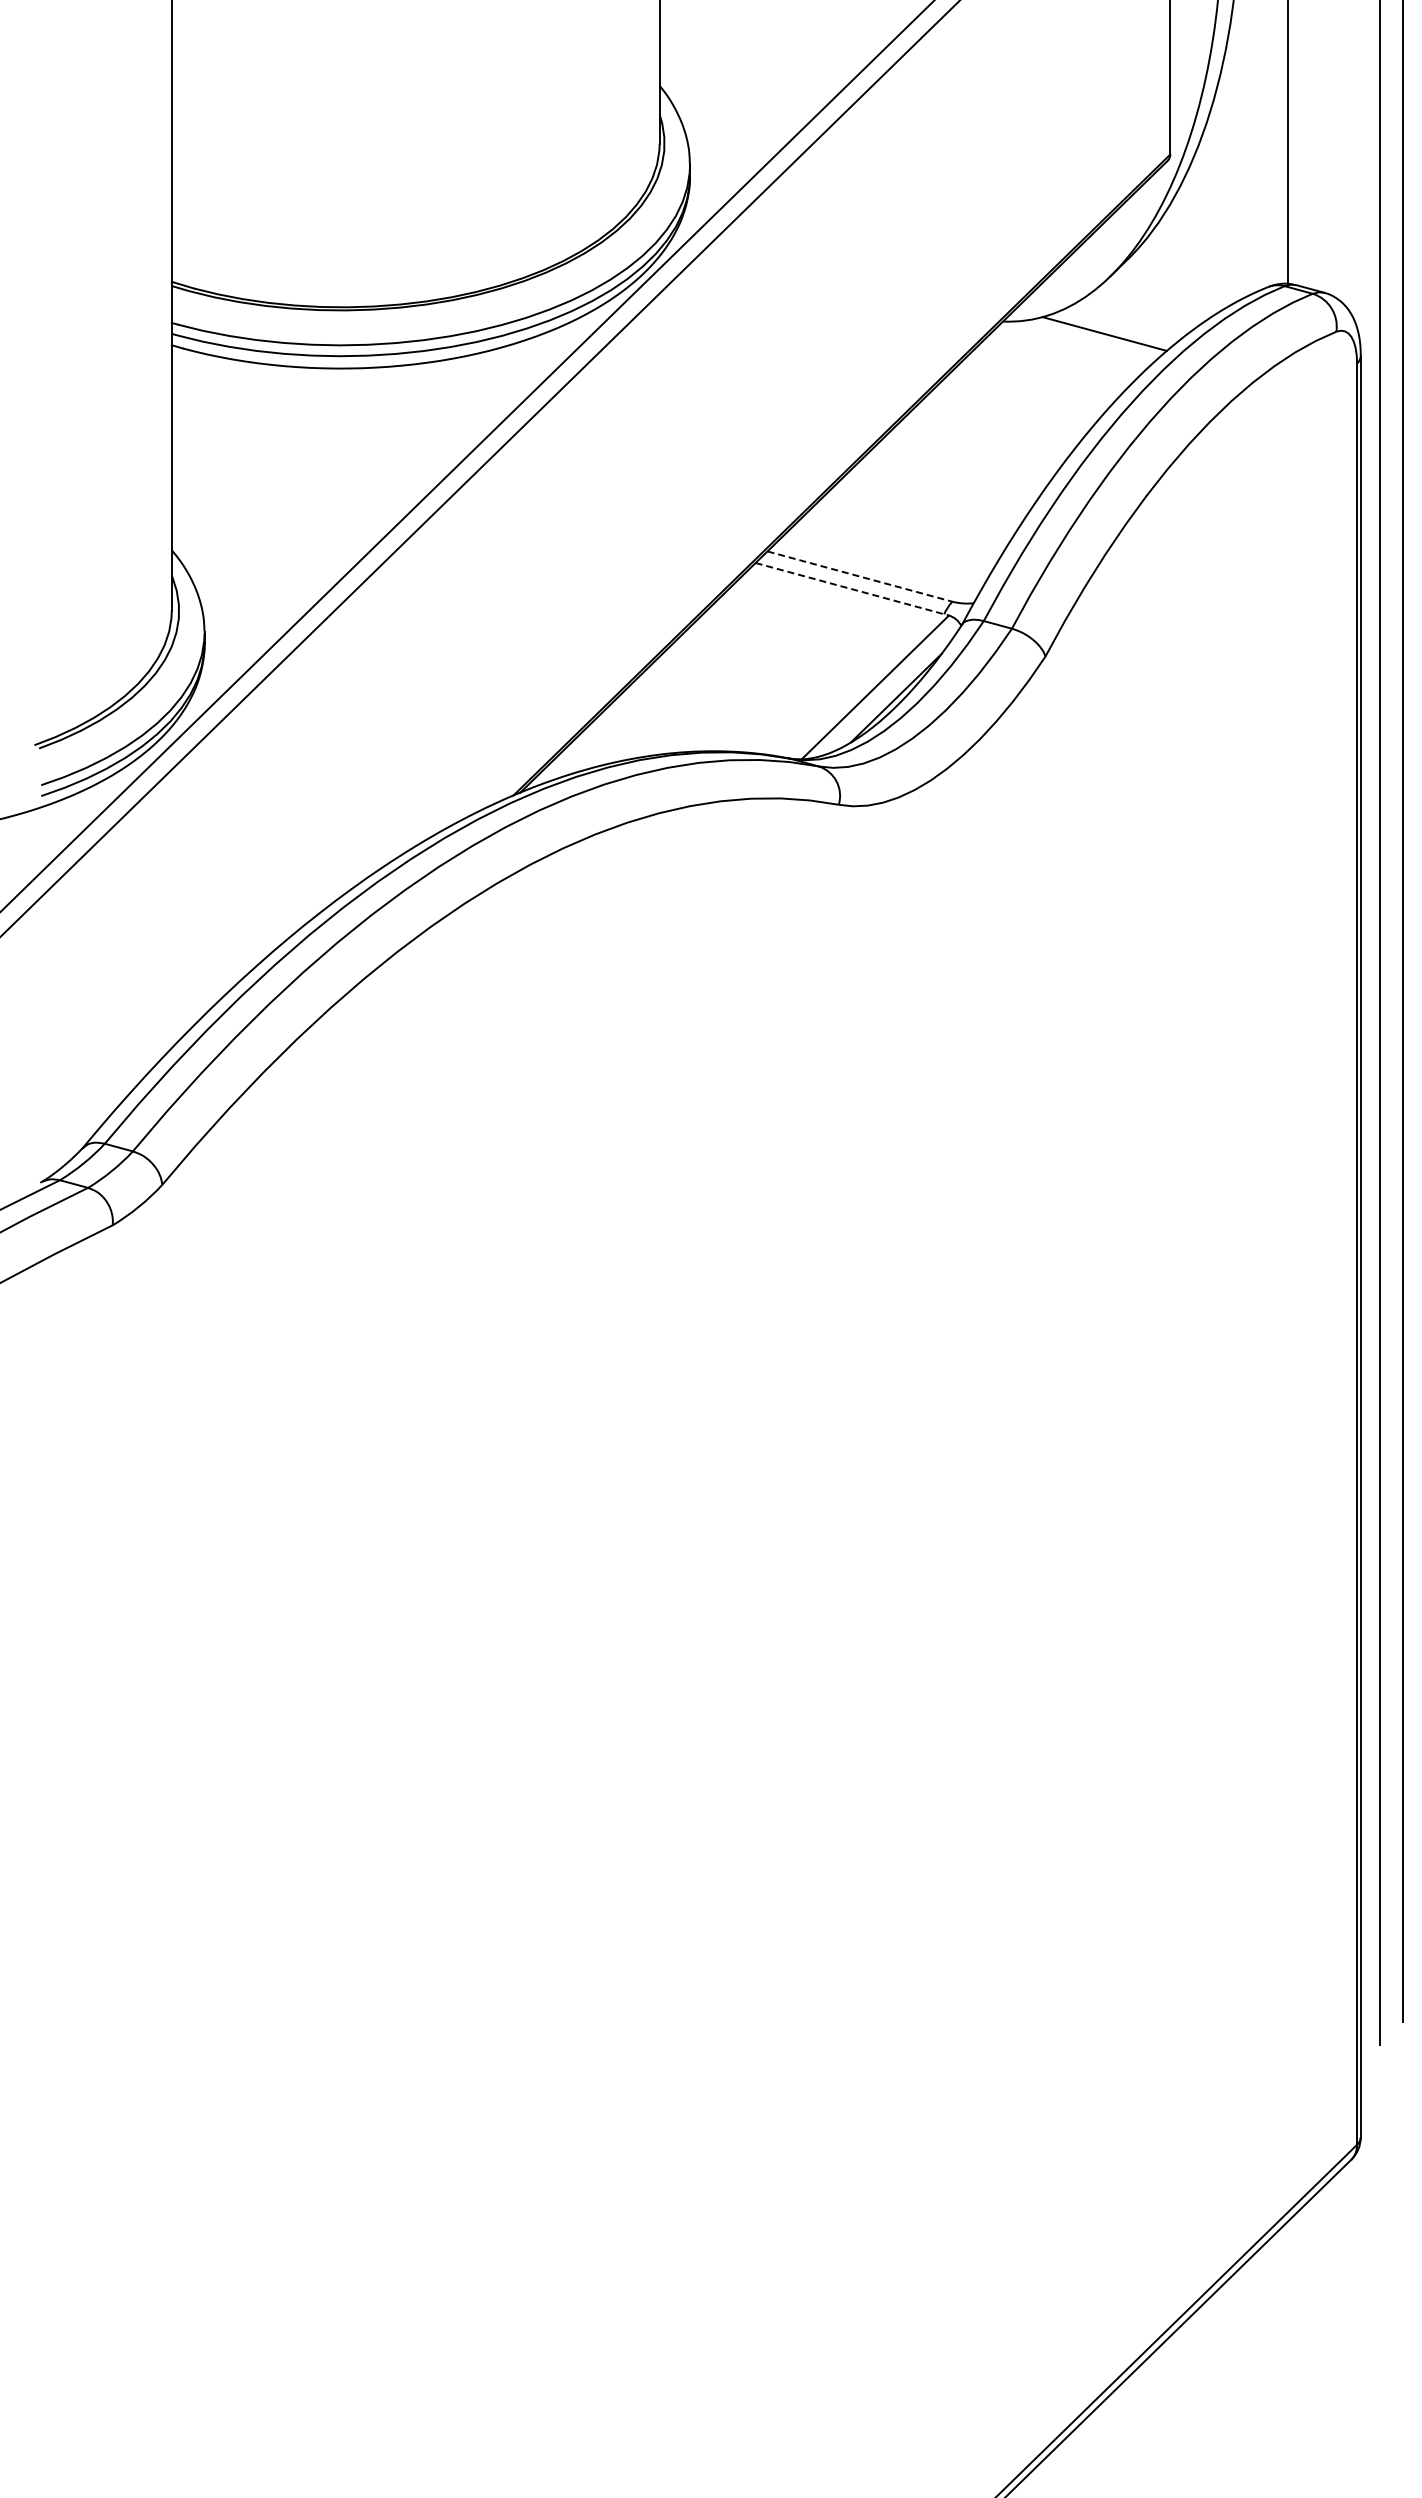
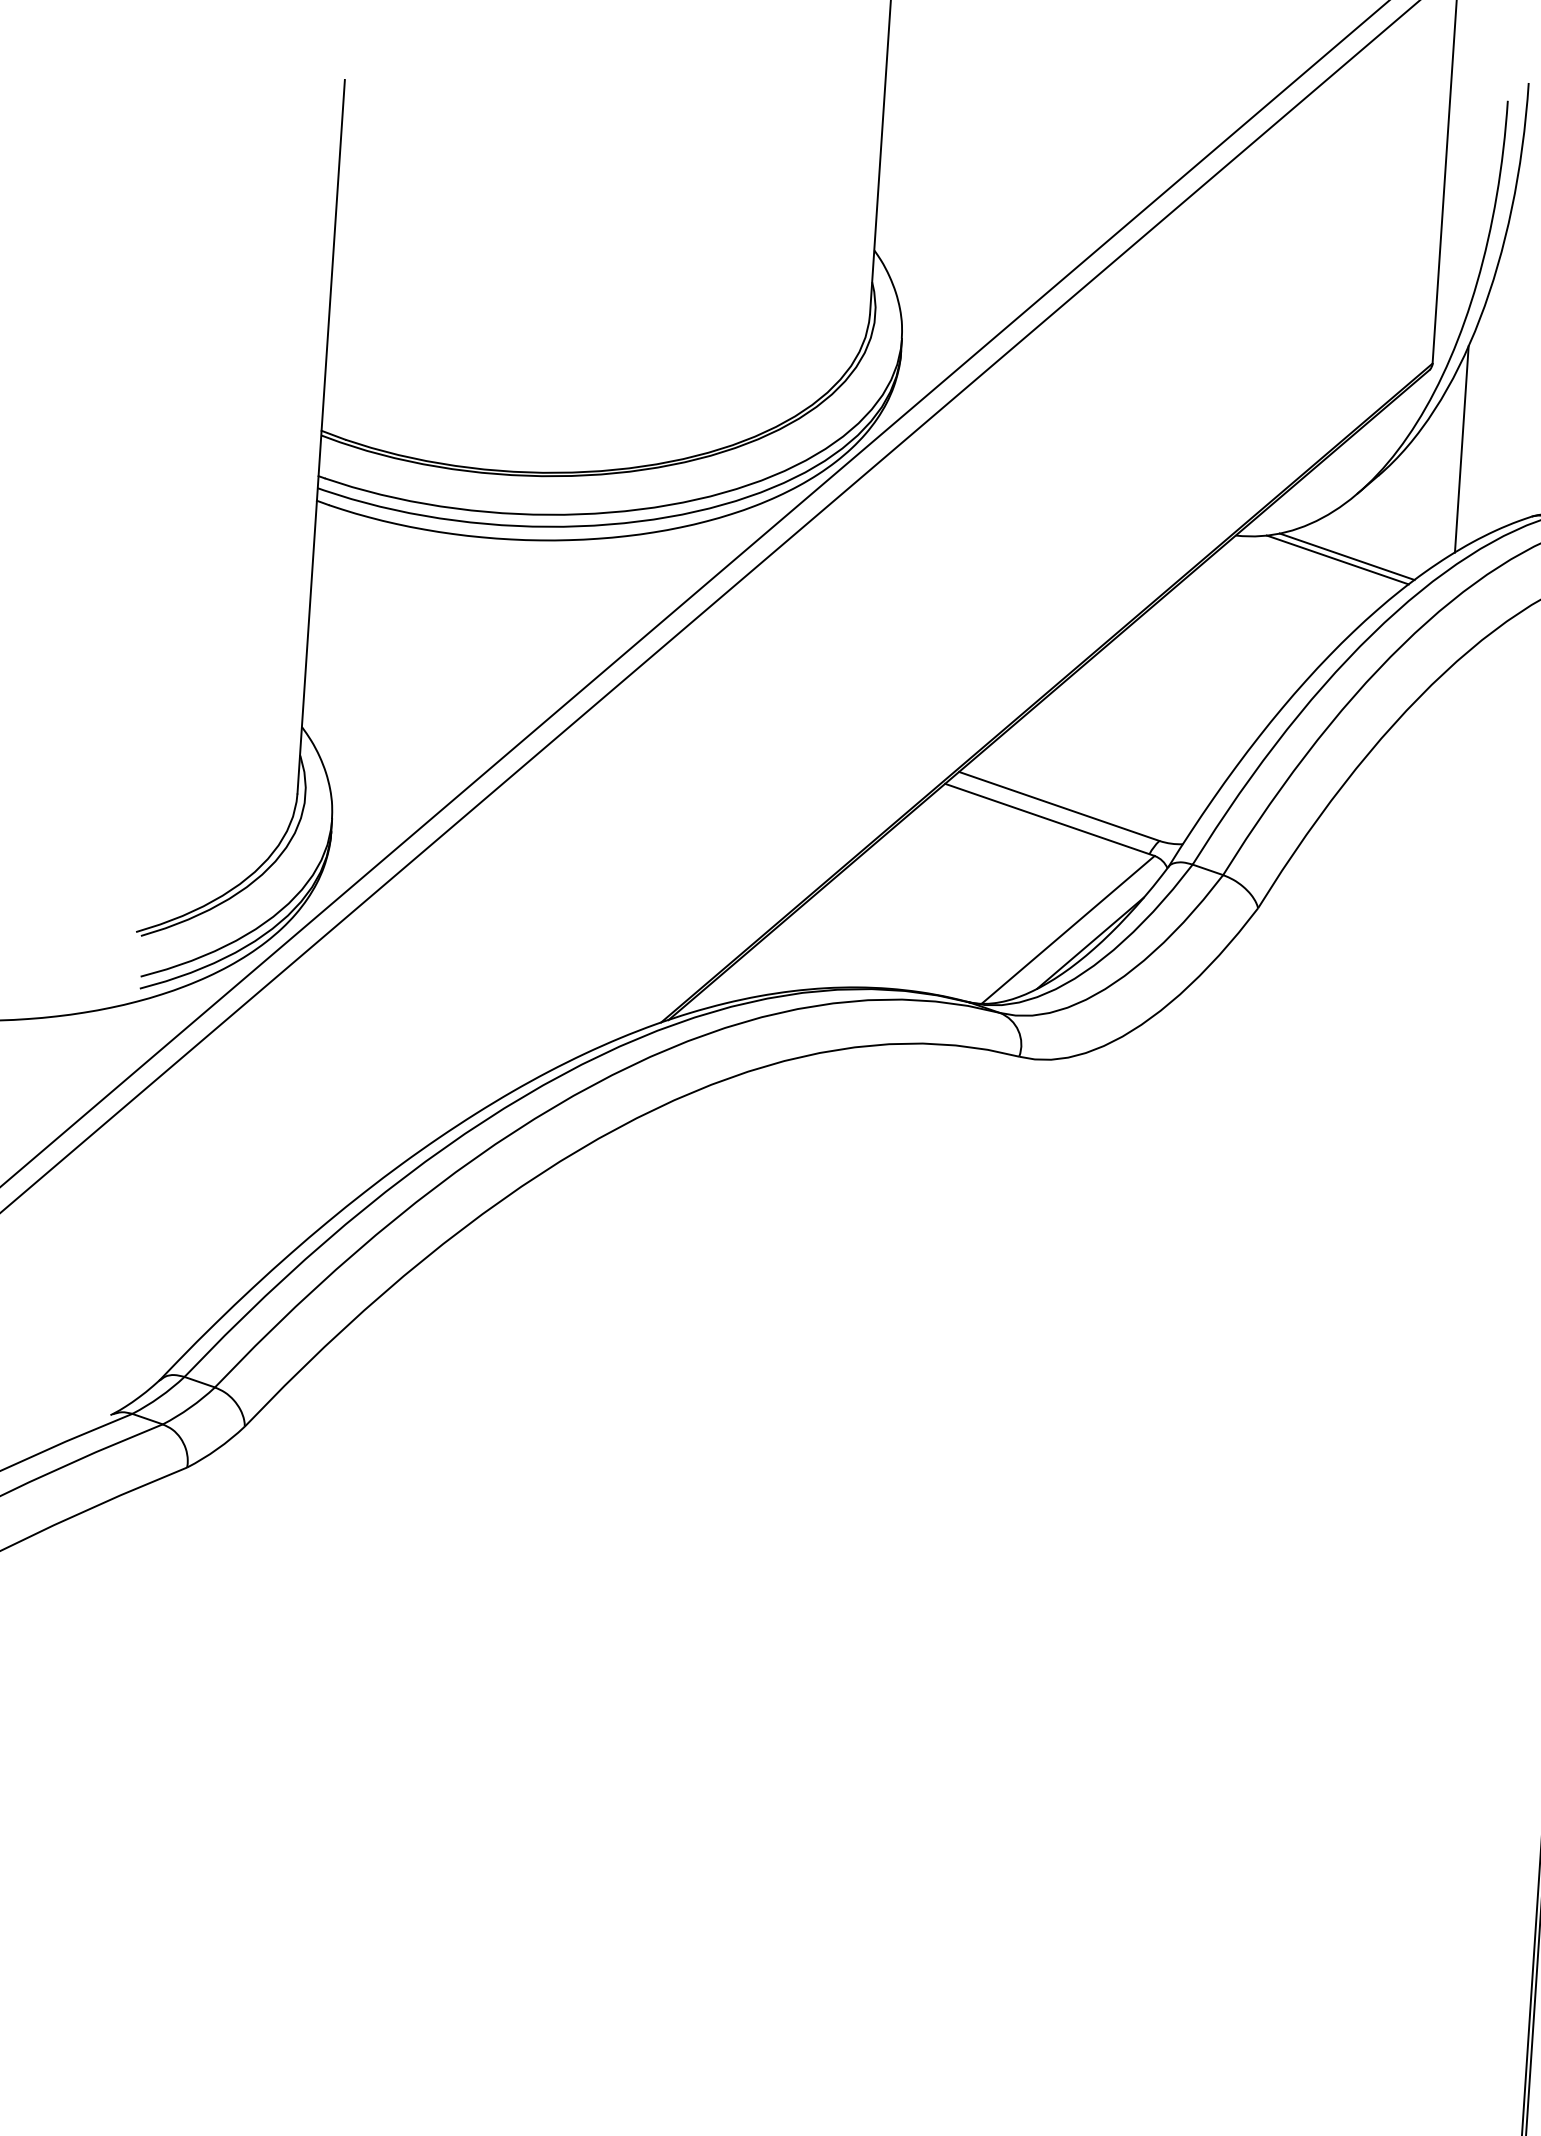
line: (1201, 229) -> (1461, 448), added
line: (1096, 337) -> (1337, 559), added
line: (859, 576) -> (1058, 806), dashed -> solid
line: (852, 589) -> (1050, 820), dashed -> solid

